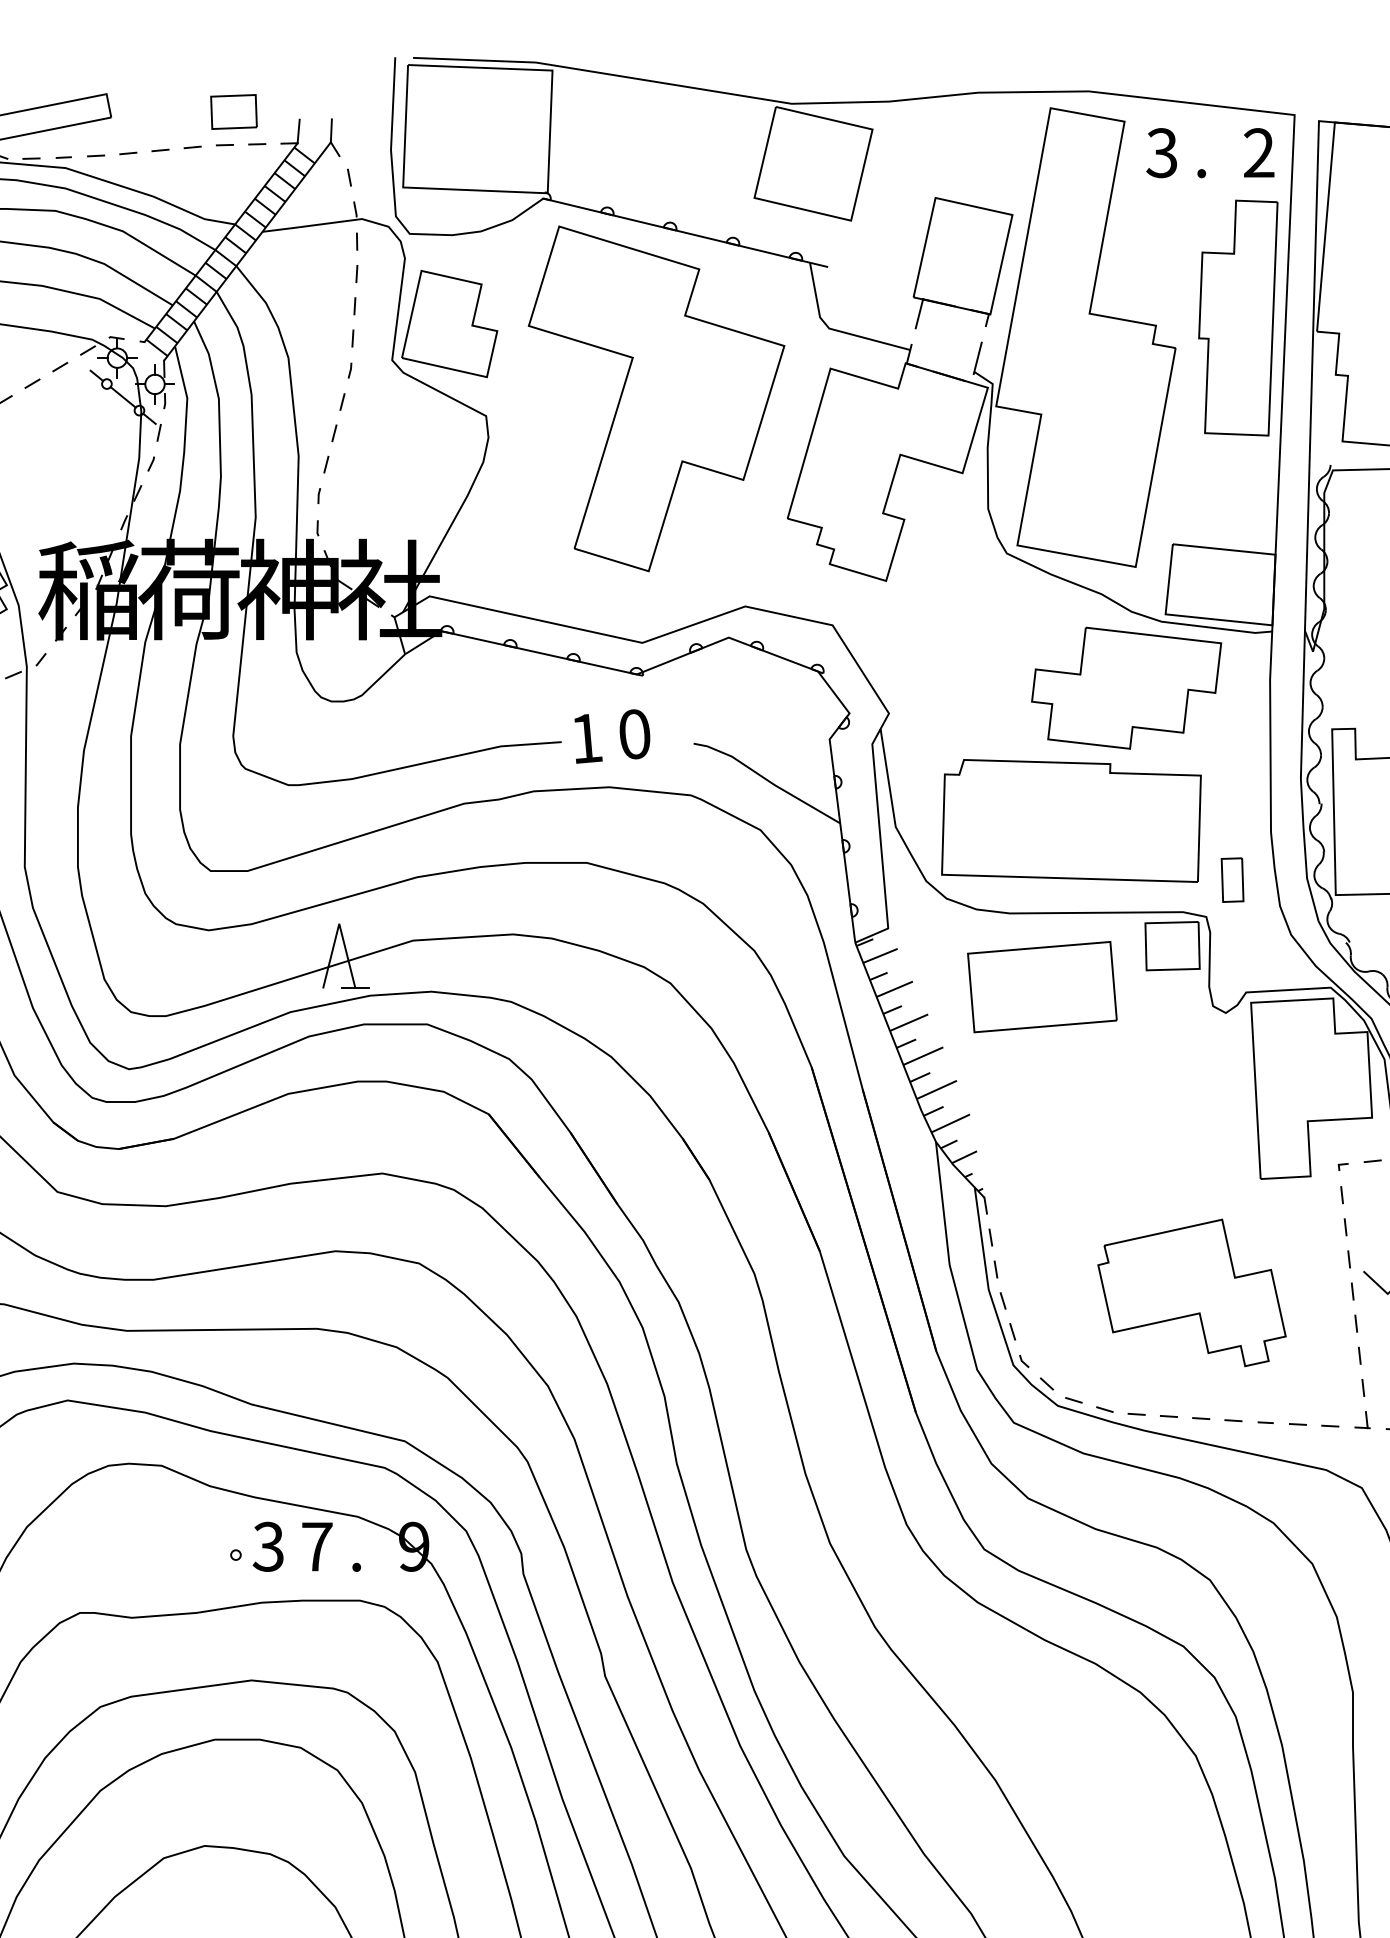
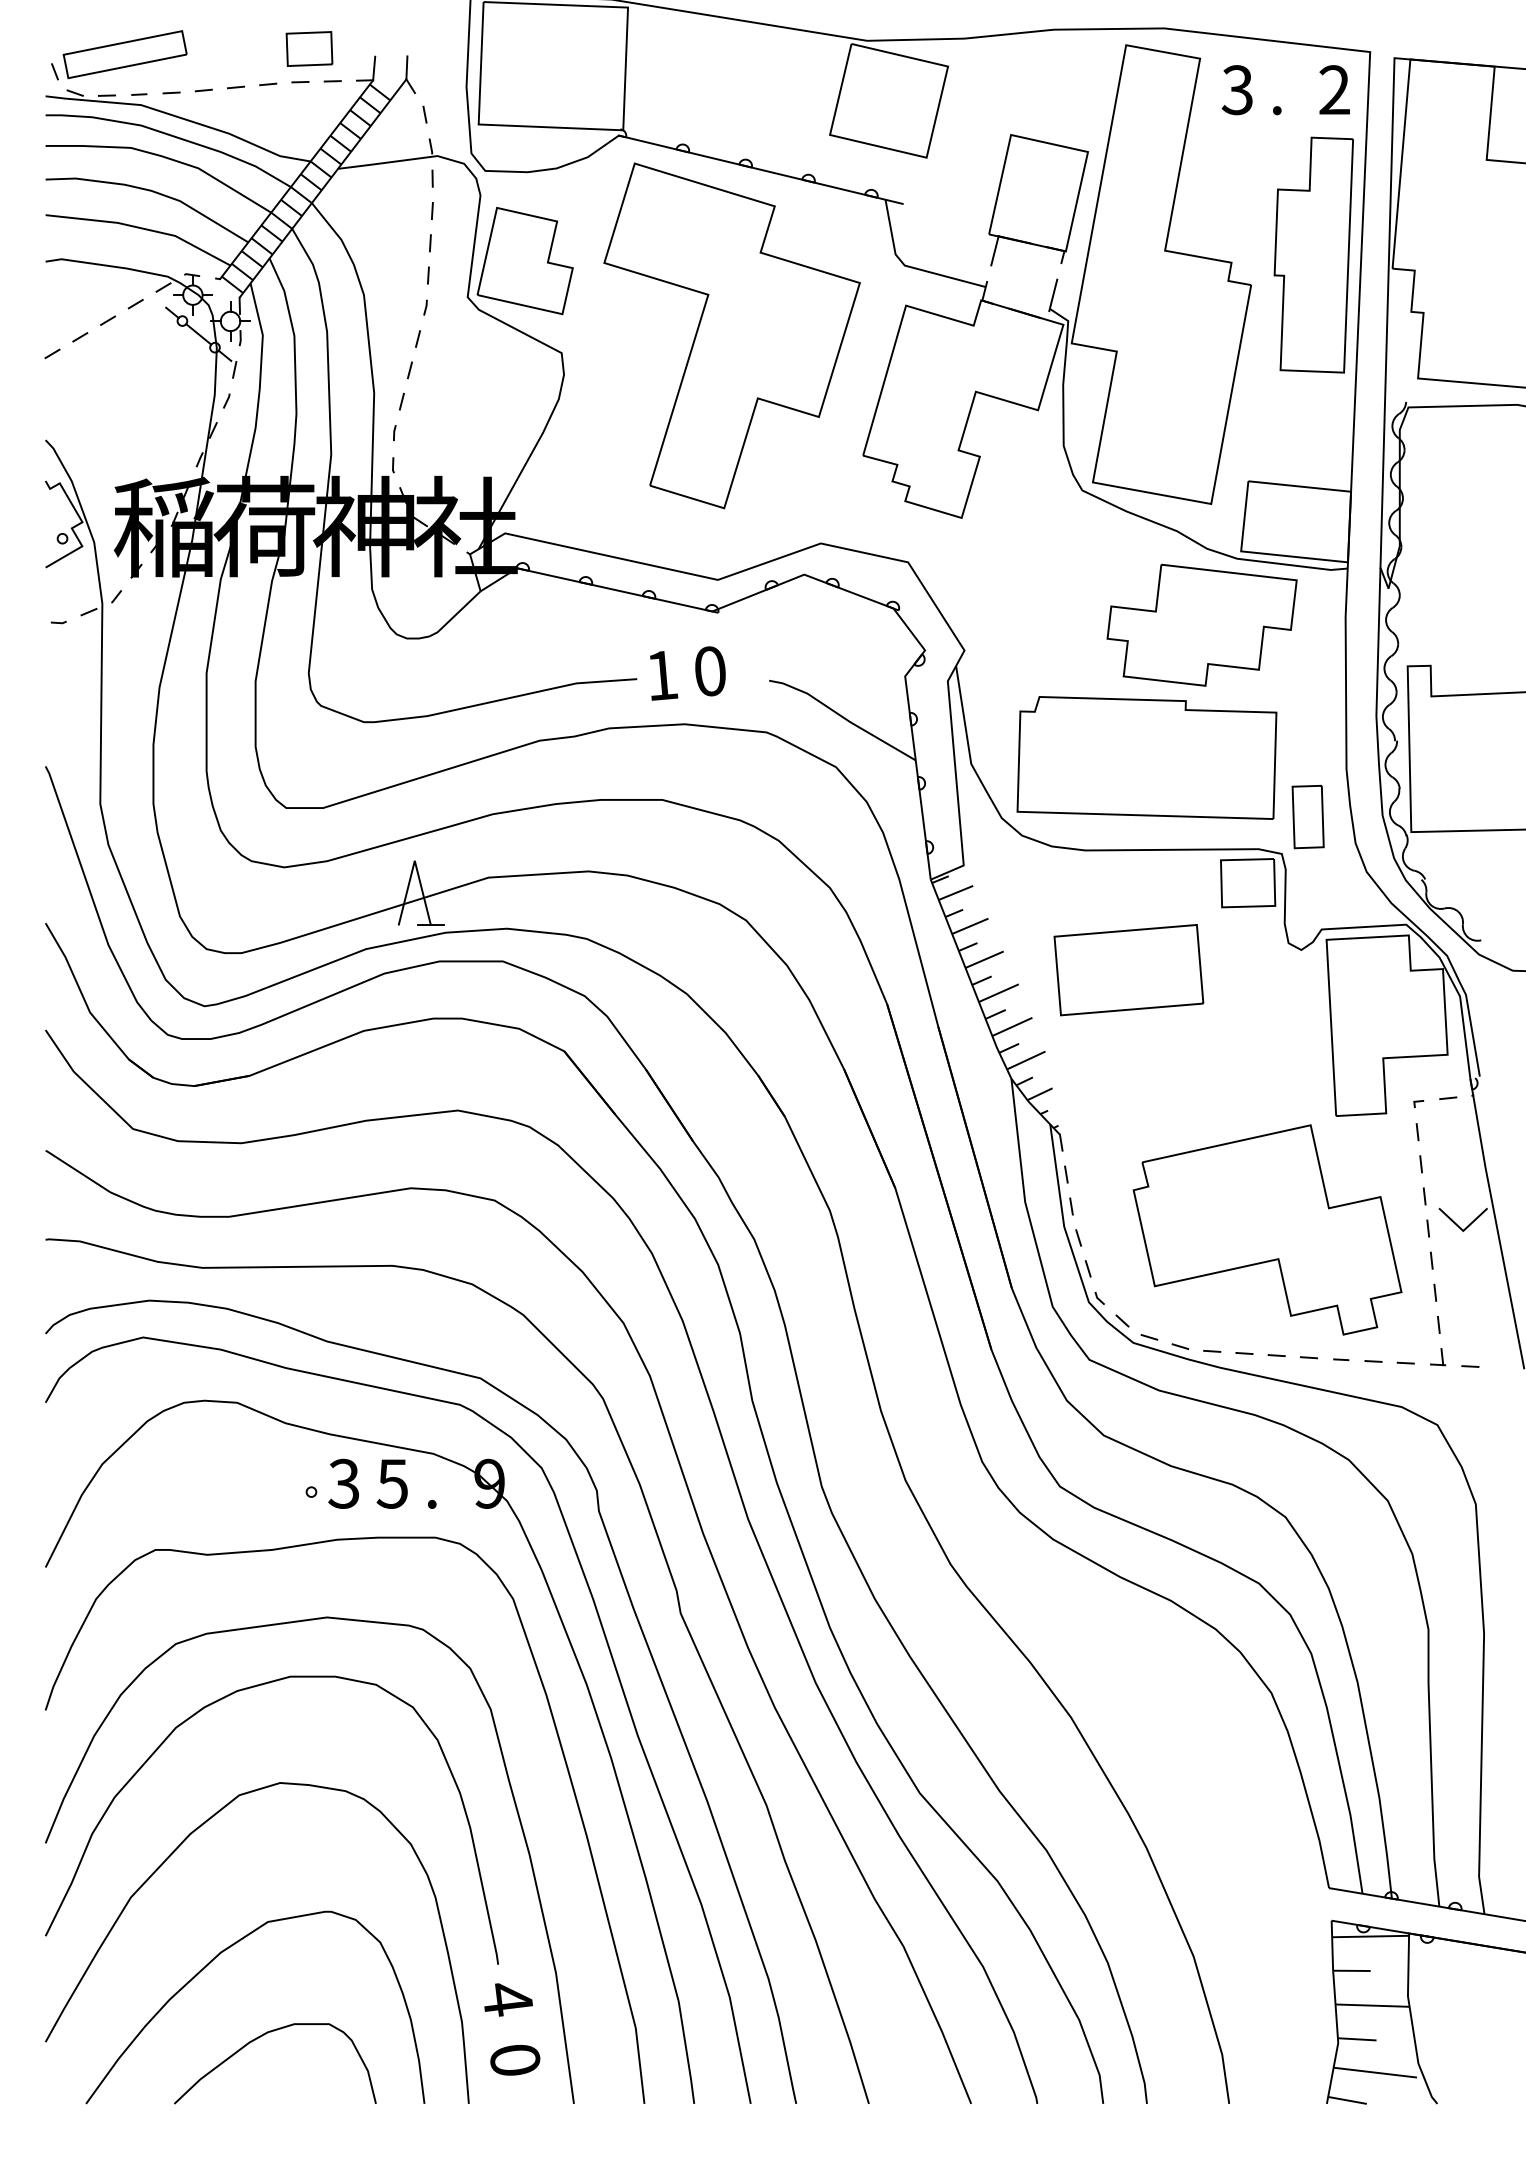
part: (1231, 880) -> (1307, 817), size x1.43
part: (1041, 987) -> (1128, 970), moved
part: (1191, 1292) -> (1267, 1229), size x1.43
text: (316, 1546) -> (392, 1483), 7 -> 5

